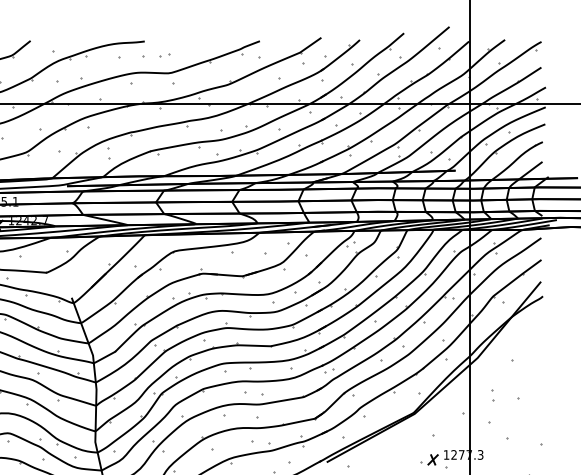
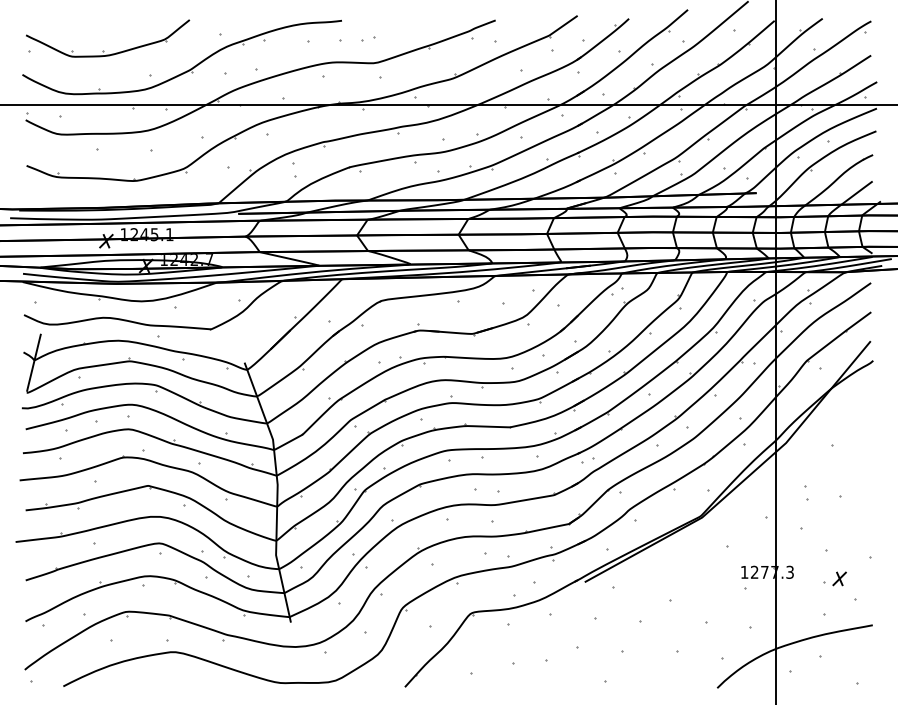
part: (429, 459) -> (834, 578), moved

